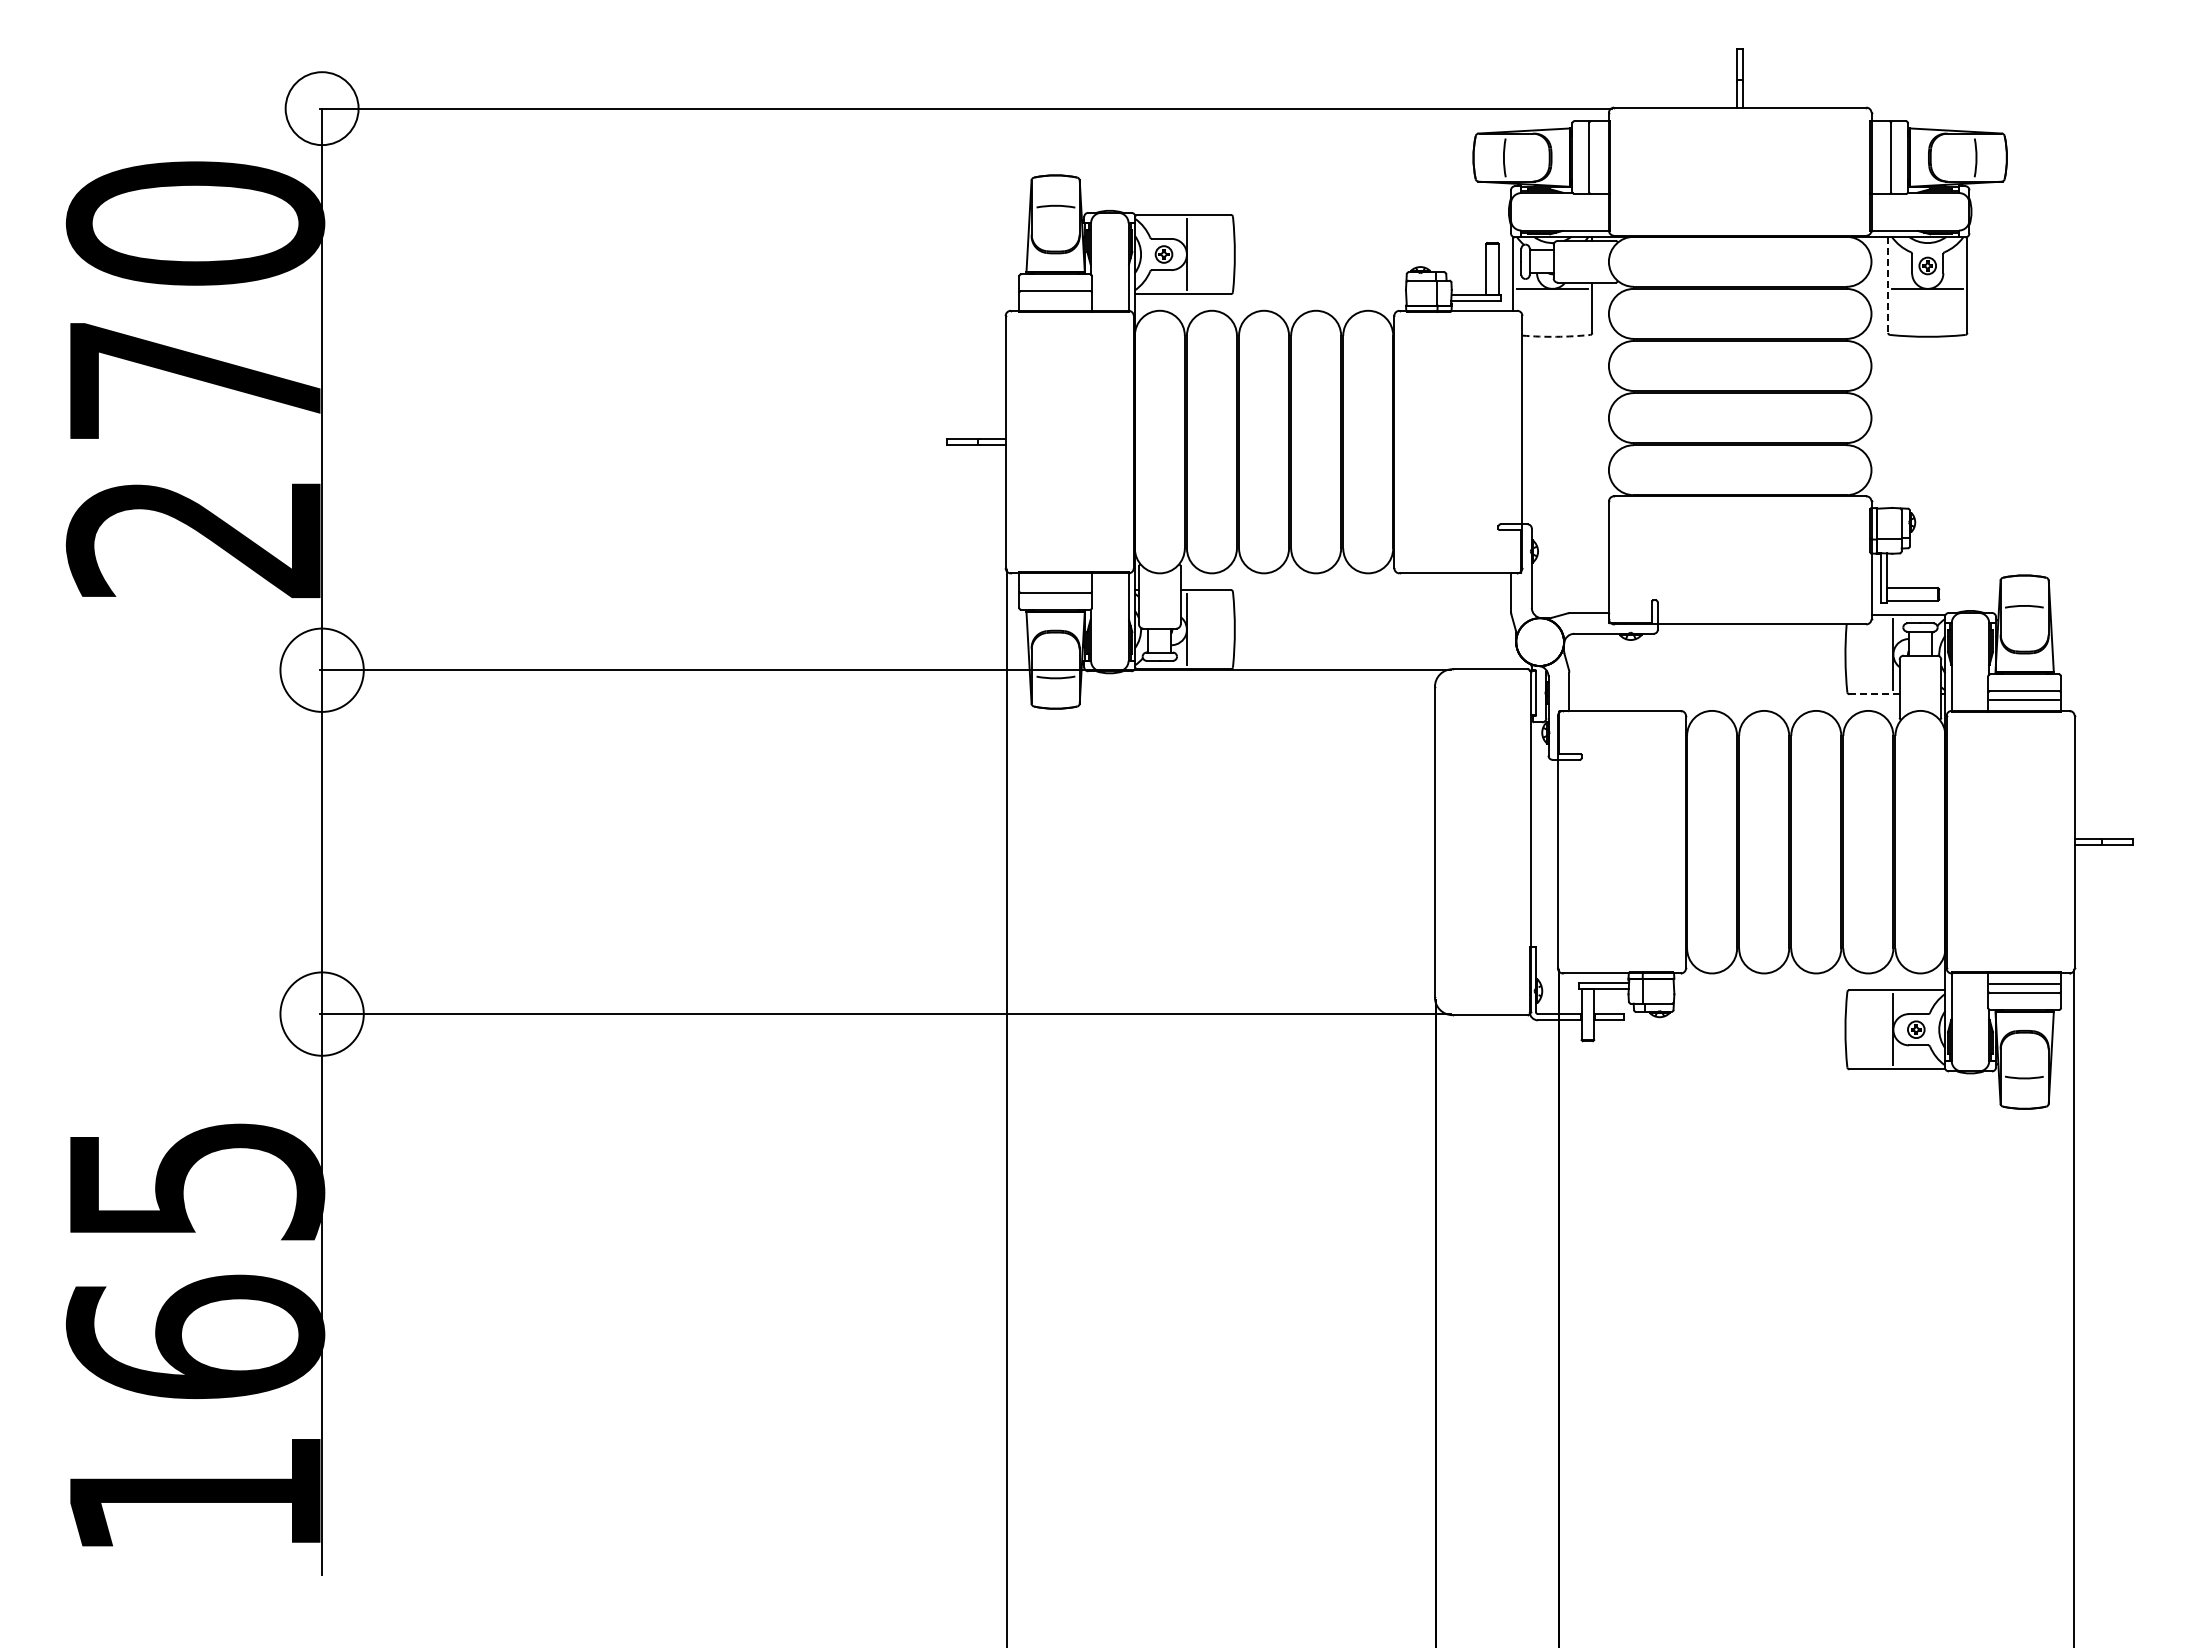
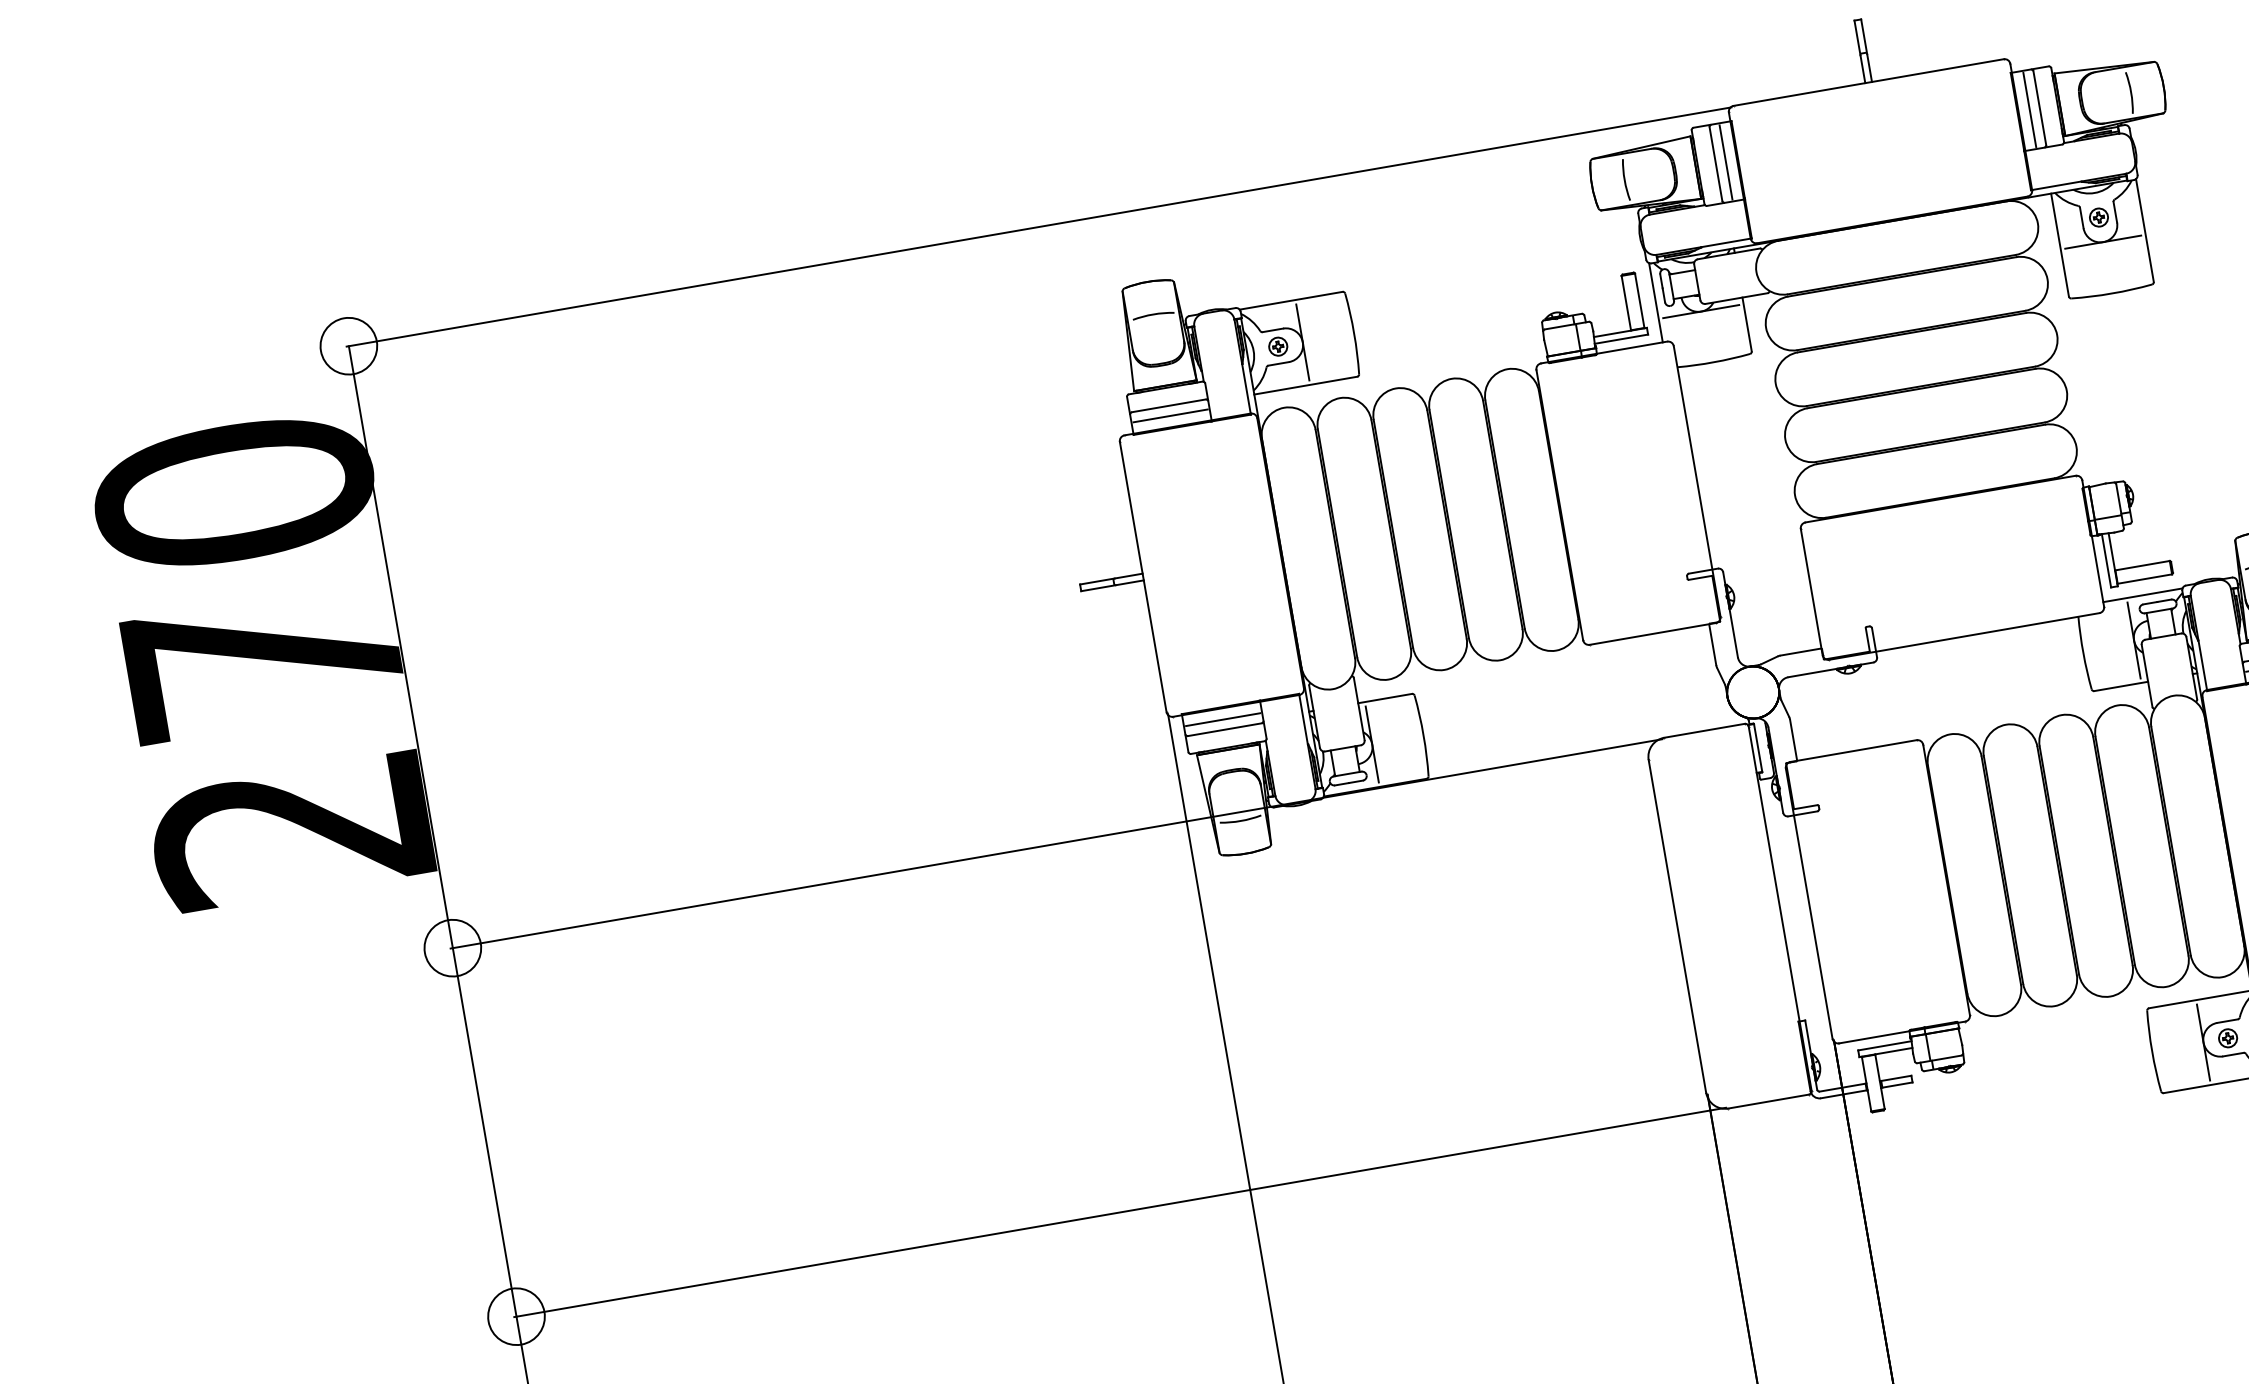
circle: (322, 108) -> (349, 345), size x0.71
line: (1598, 157) -> (1725, 162), added
line: (1881, 157) -> (2029, 109), added
line: (1888, 285) -> (2060, 245), dashed -> solid
line: (1055, 300) -> (1170, 416), added
arc: (1556, 336) -> (1714, 361), dashed -> solid
line: (1055, 583) -> (1222, 719), added
circle: (322, 670) -> (453, 948), size x0.62
line: (1874, 694) -> (2121, 686), dashed -> solid
circle: (322, 1014) -> (516, 1317), size x0.62

